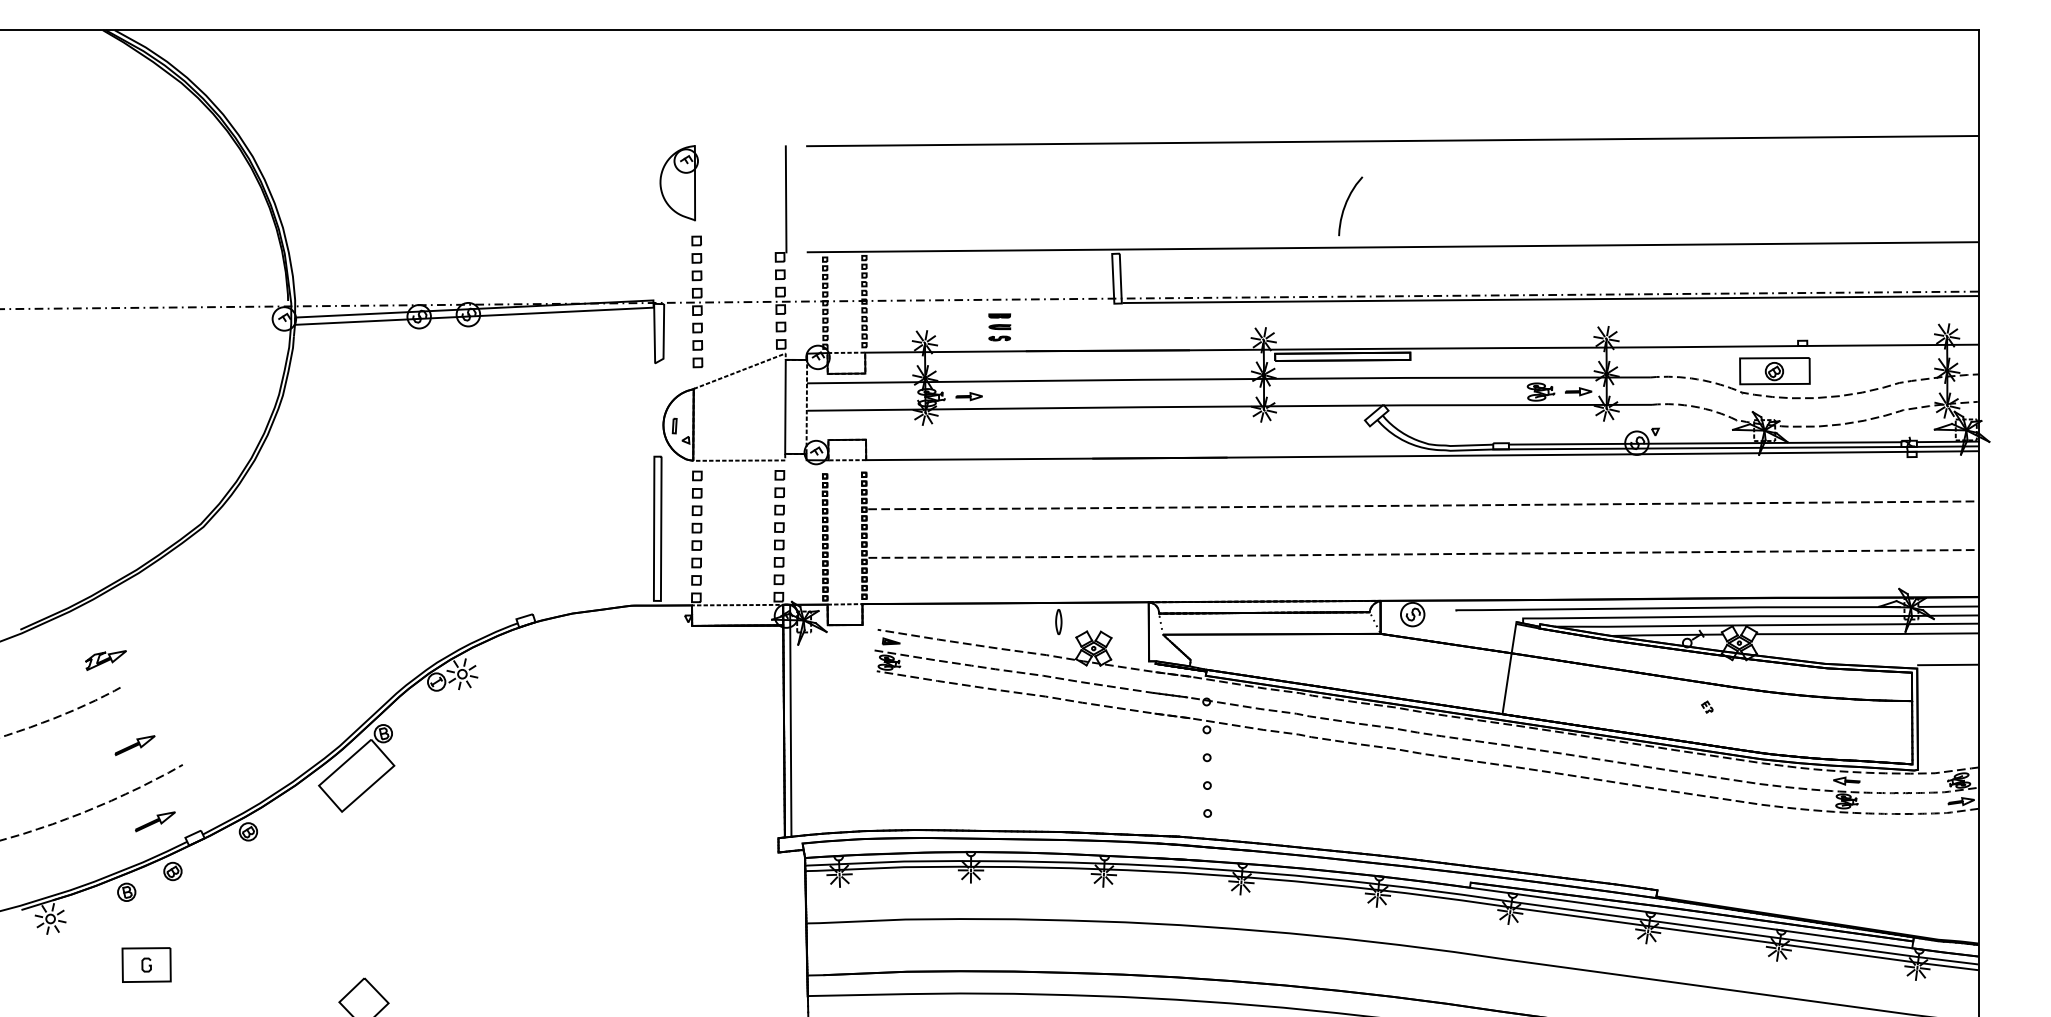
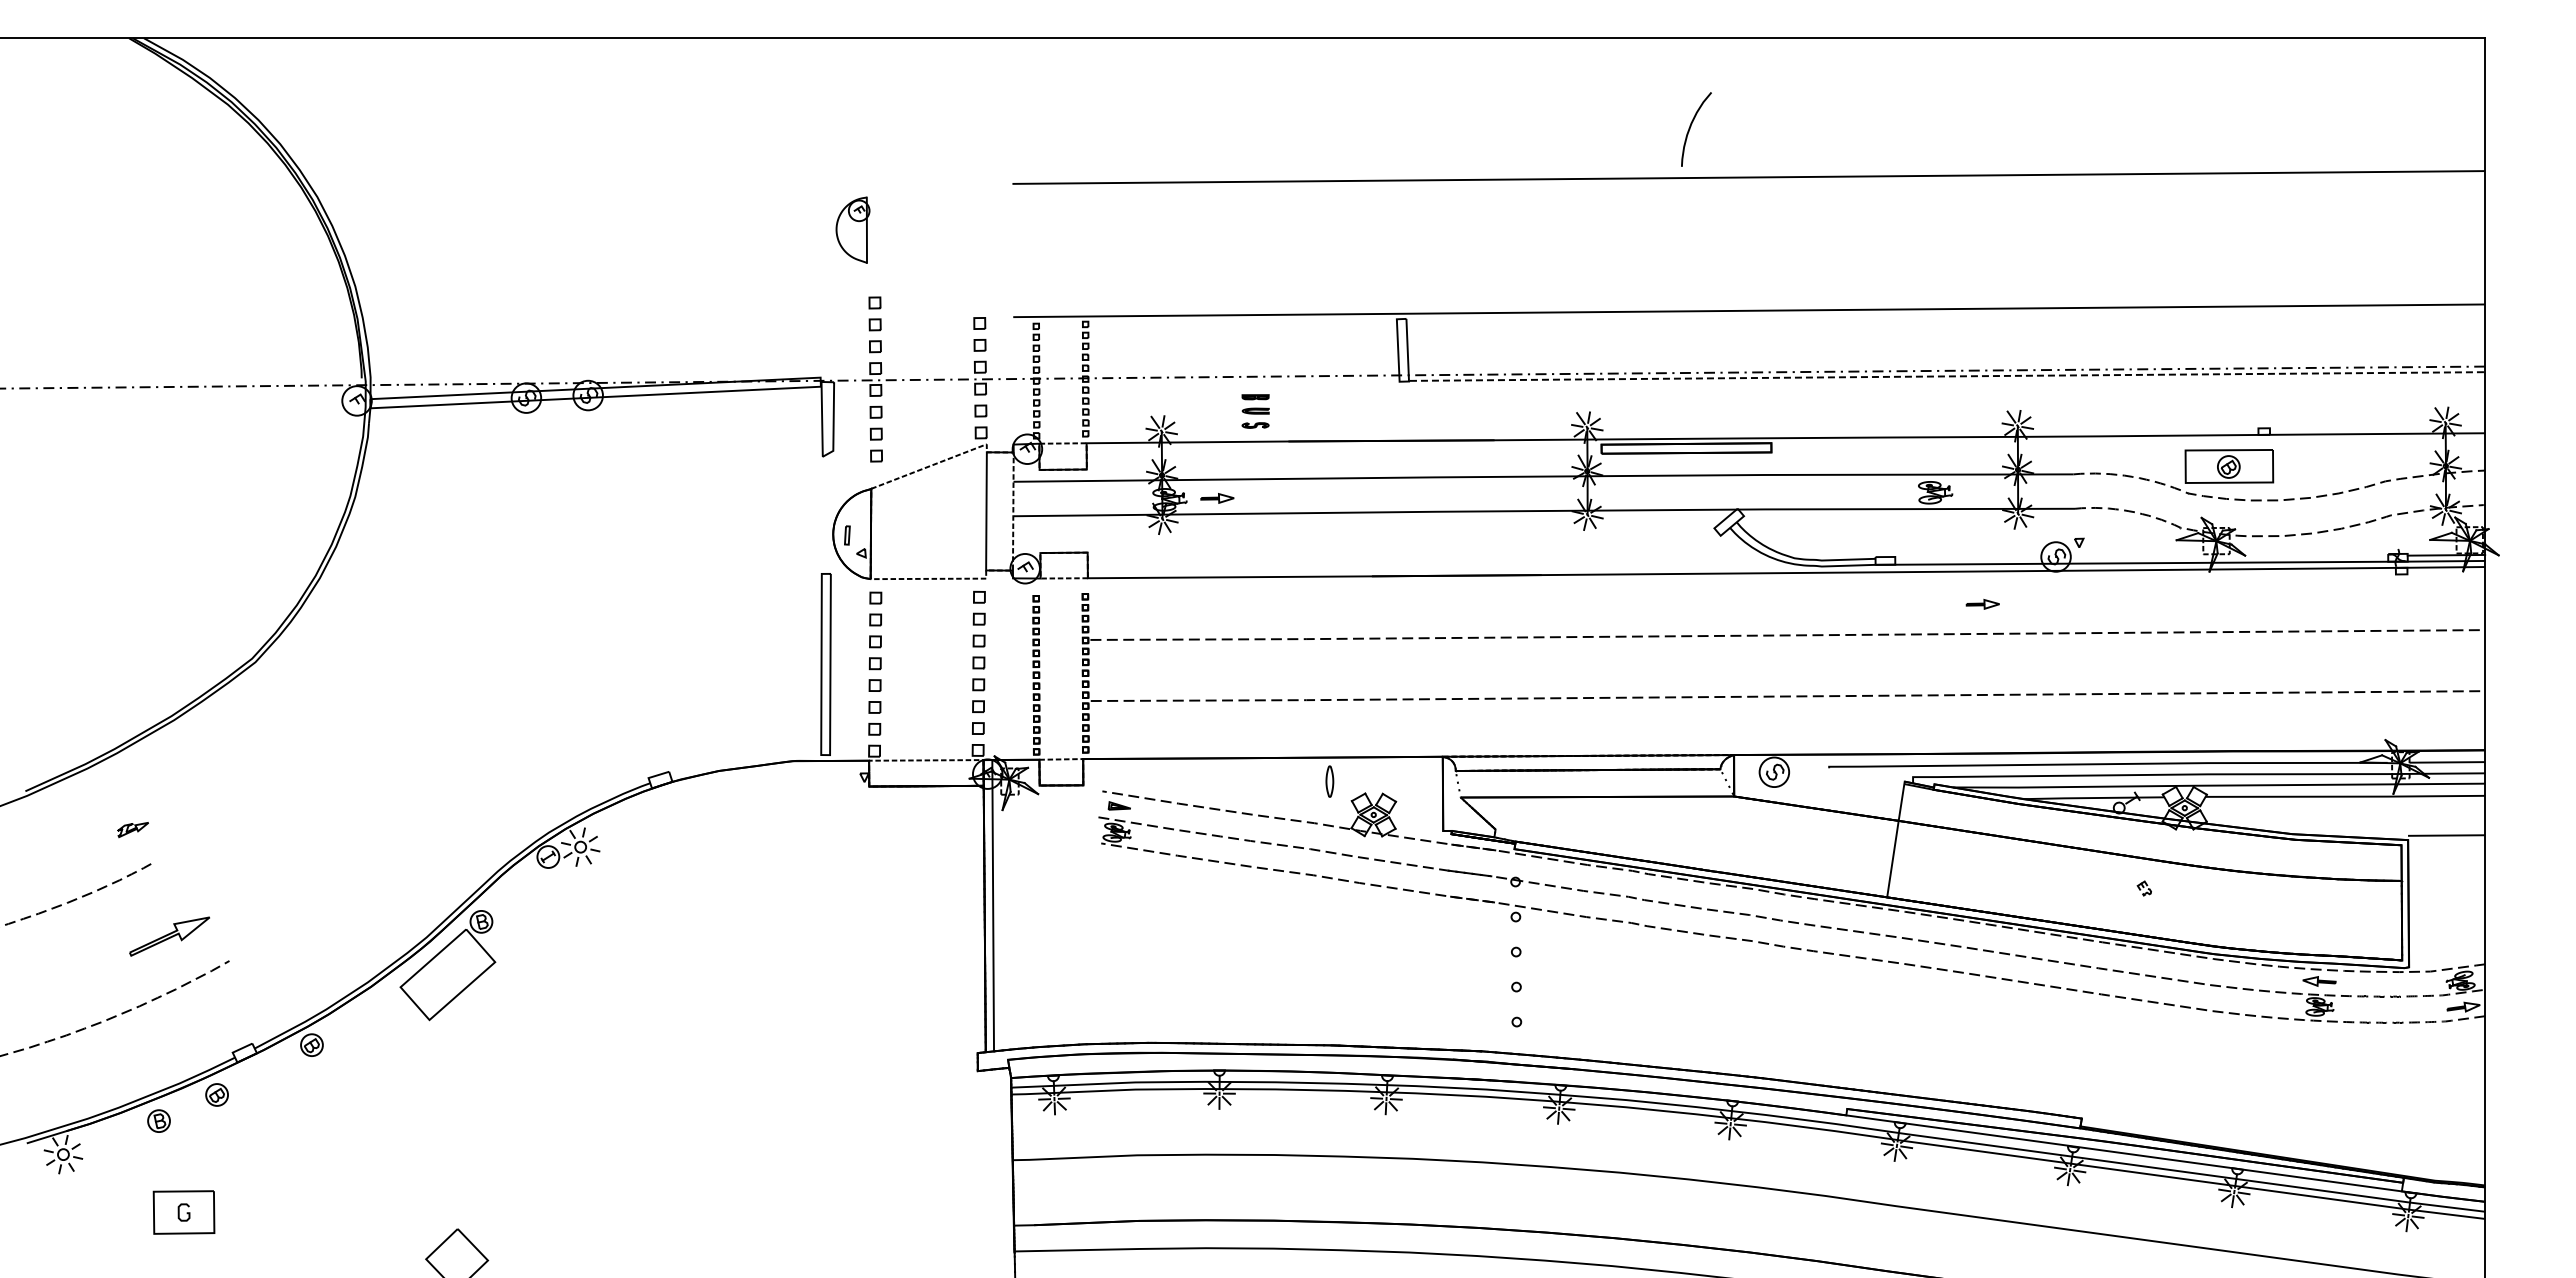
part: (678, 182) -> (852, 229), size x0.7
line: (785, 199) -> (986, 250), removed
curve: (1346, 203) -> (1691, 126), moved
line: (1549, 299) -> (1946, 376), solid -> dashed
part: (1578, 391) -> (1982, 604), moved
line: (1704, 442) -> (2141, 556), removed
part: (106, 660) -> (133, 829), size x0.6
part: (135, 745) -> (169, 936), size x1.6
part: (154, 821) -> (194, 1032), removed

